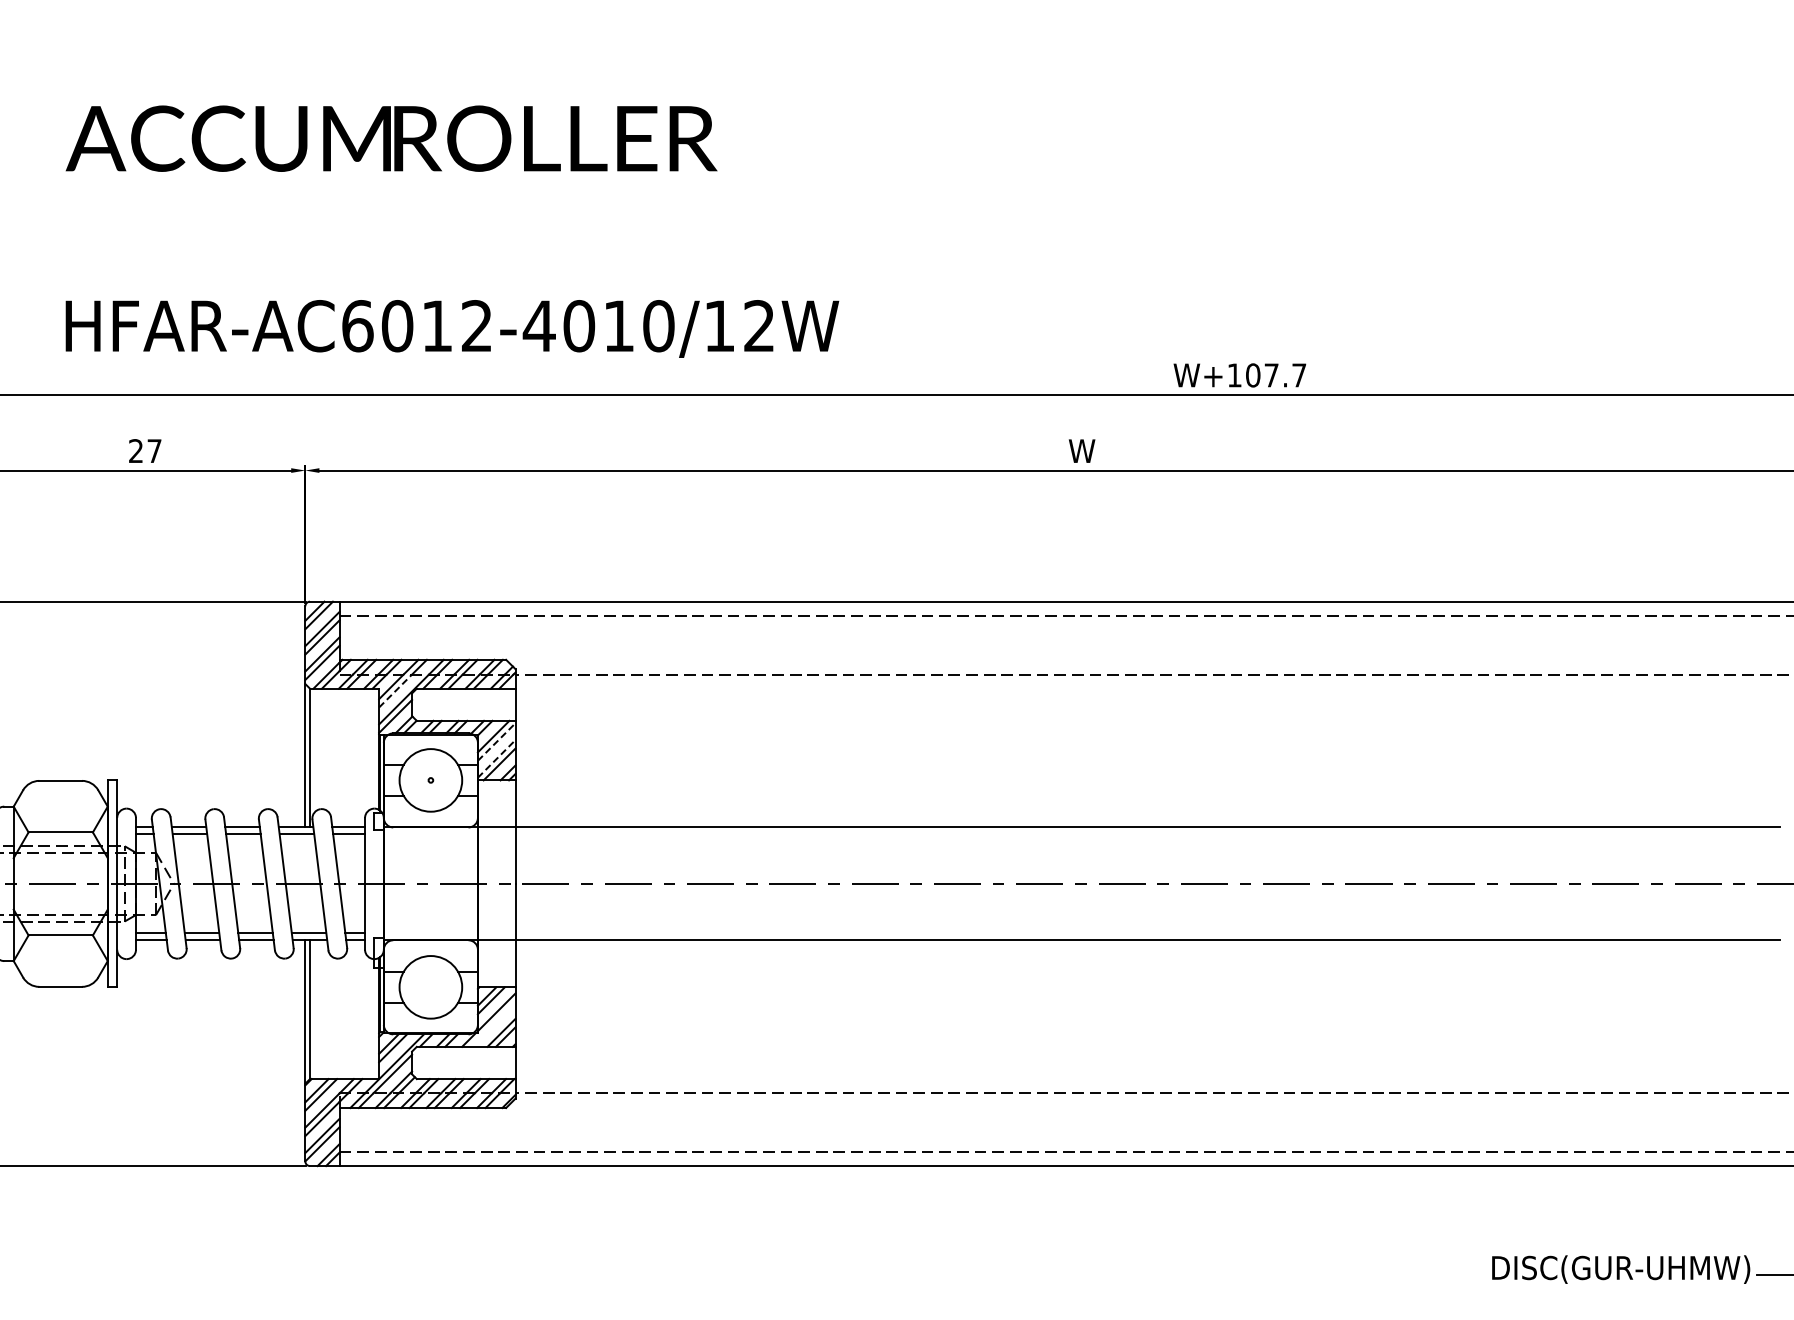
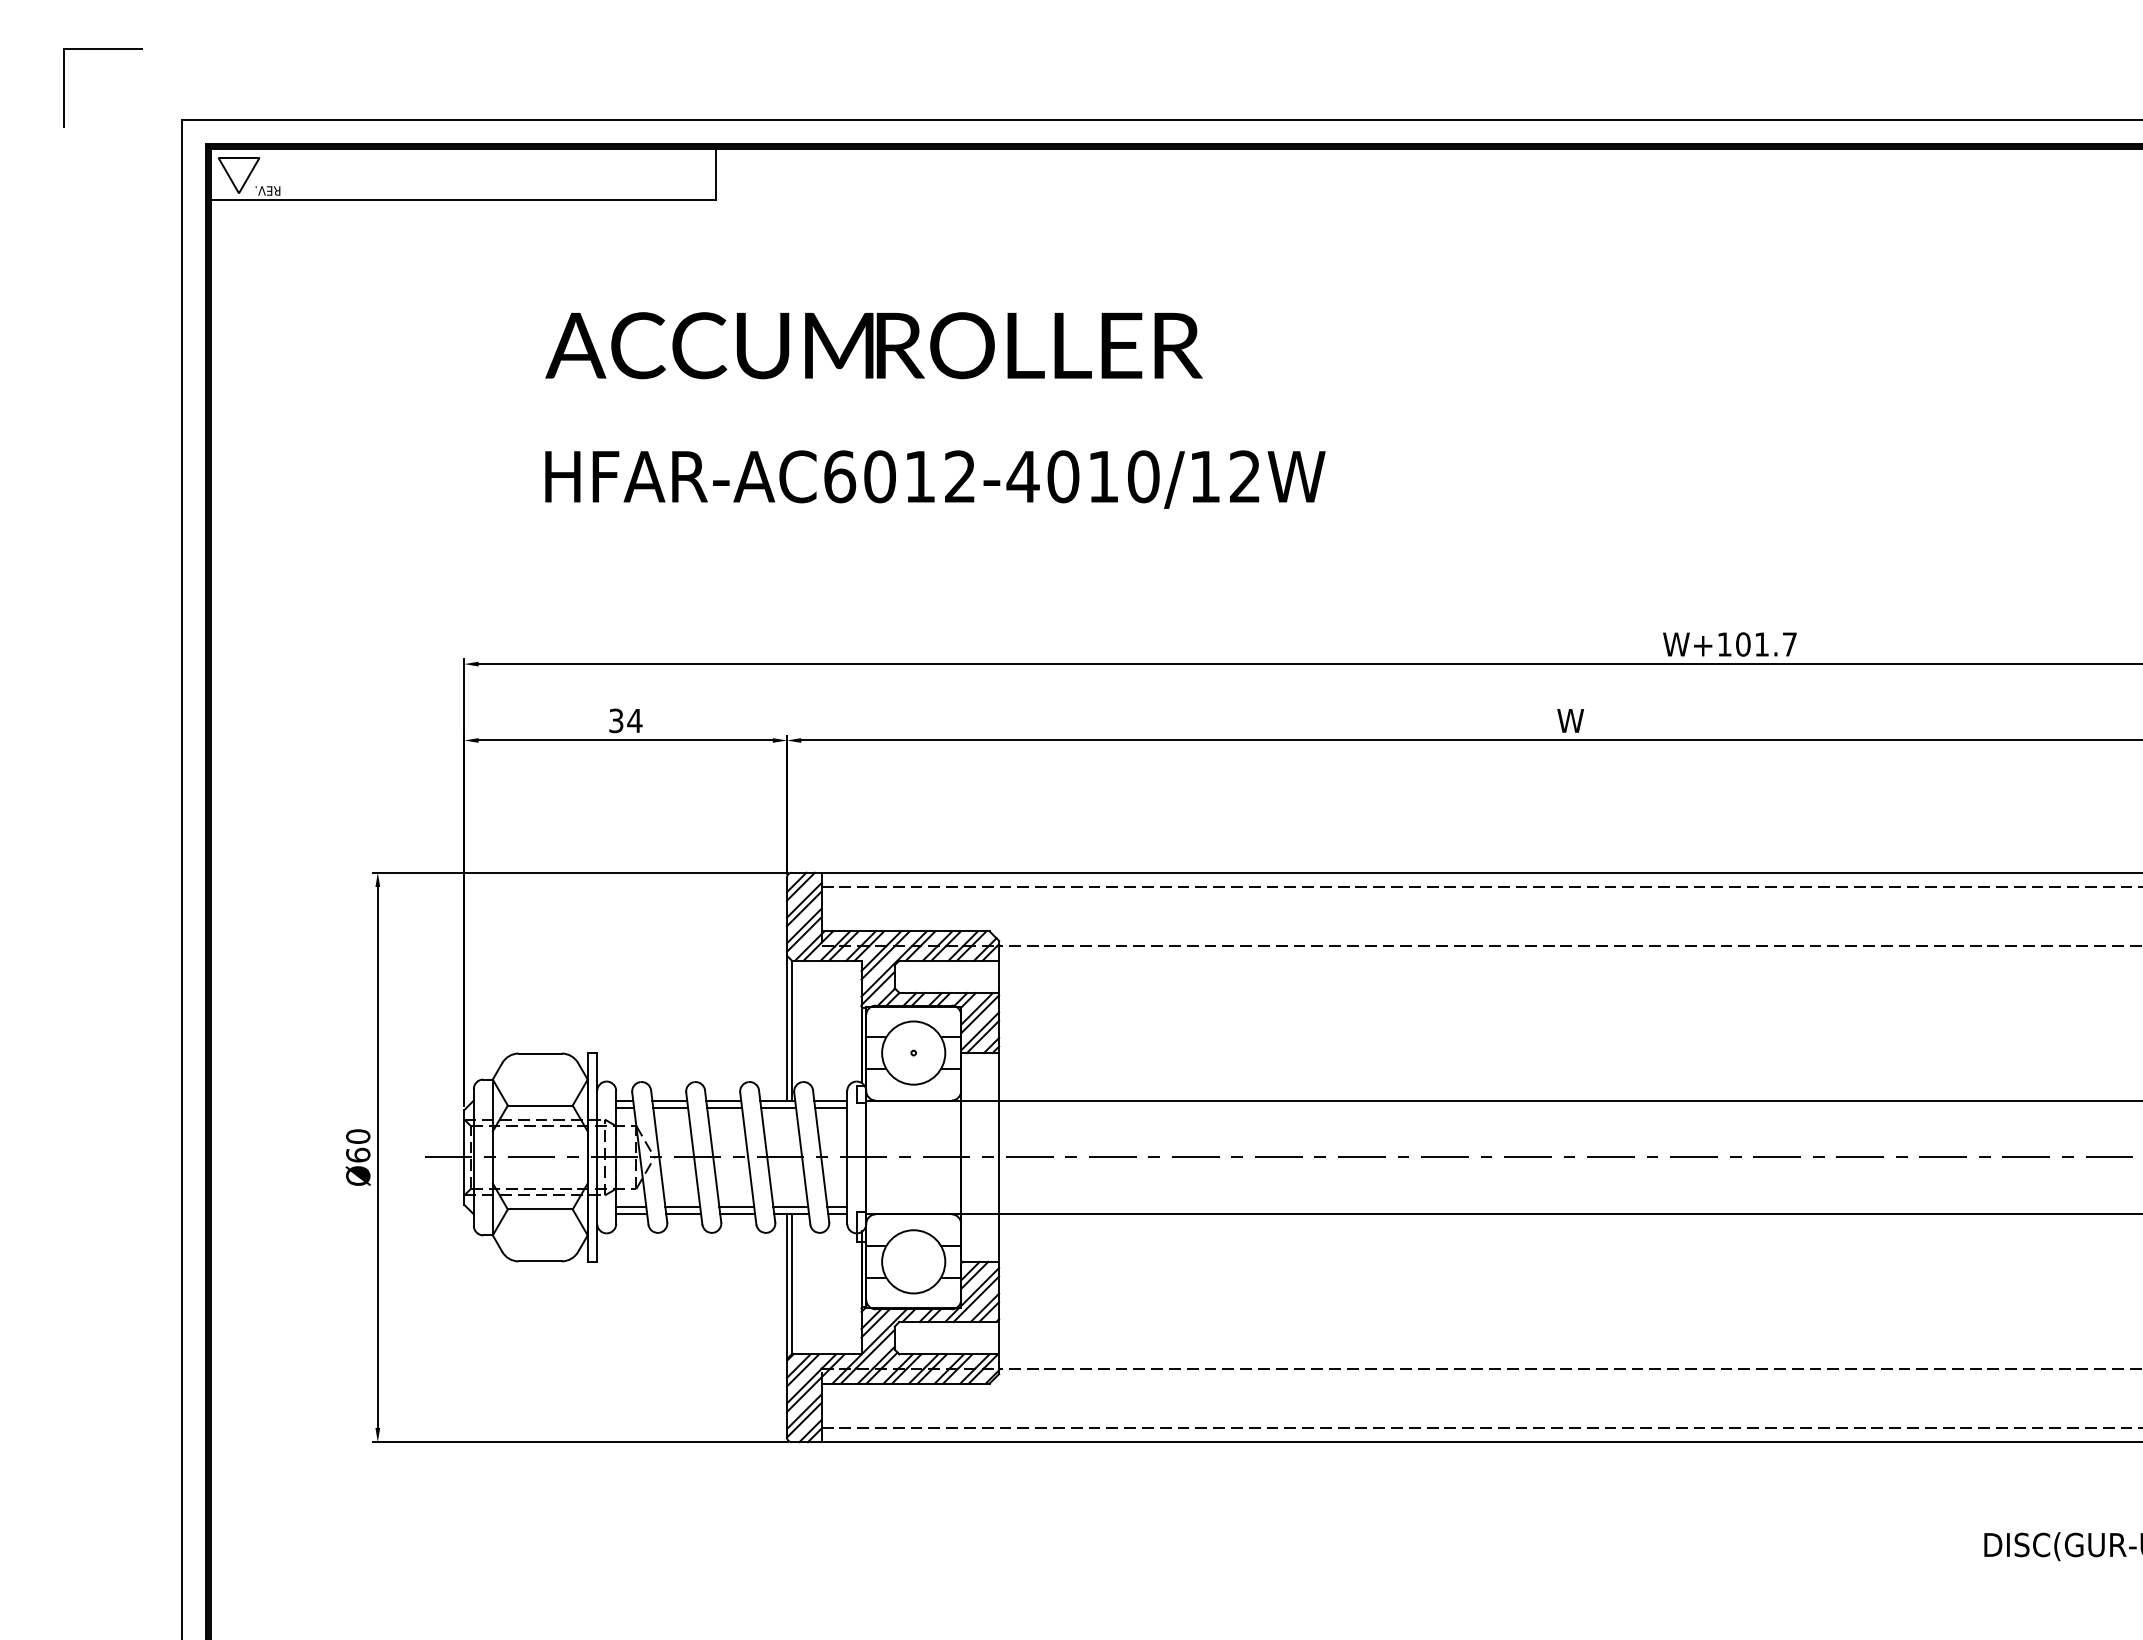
text: (391, 138) -> (873, 345), moved
text: (452, 328) -> (935, 479), moved
text: (1271, 375) -> (1761, 644), W+107.7 -> W+101.7
text: (145, 450) -> (625, 720), 27 -> 34
line: (395, 690) -> (878, 962), dashed -> solid
line: (497, 742) -> (980, 1014), dashed -> solid
line: (497, 759) -> (980, 1031), dashed -> solid
line: (493, 1023) -> (976, 1298), added

